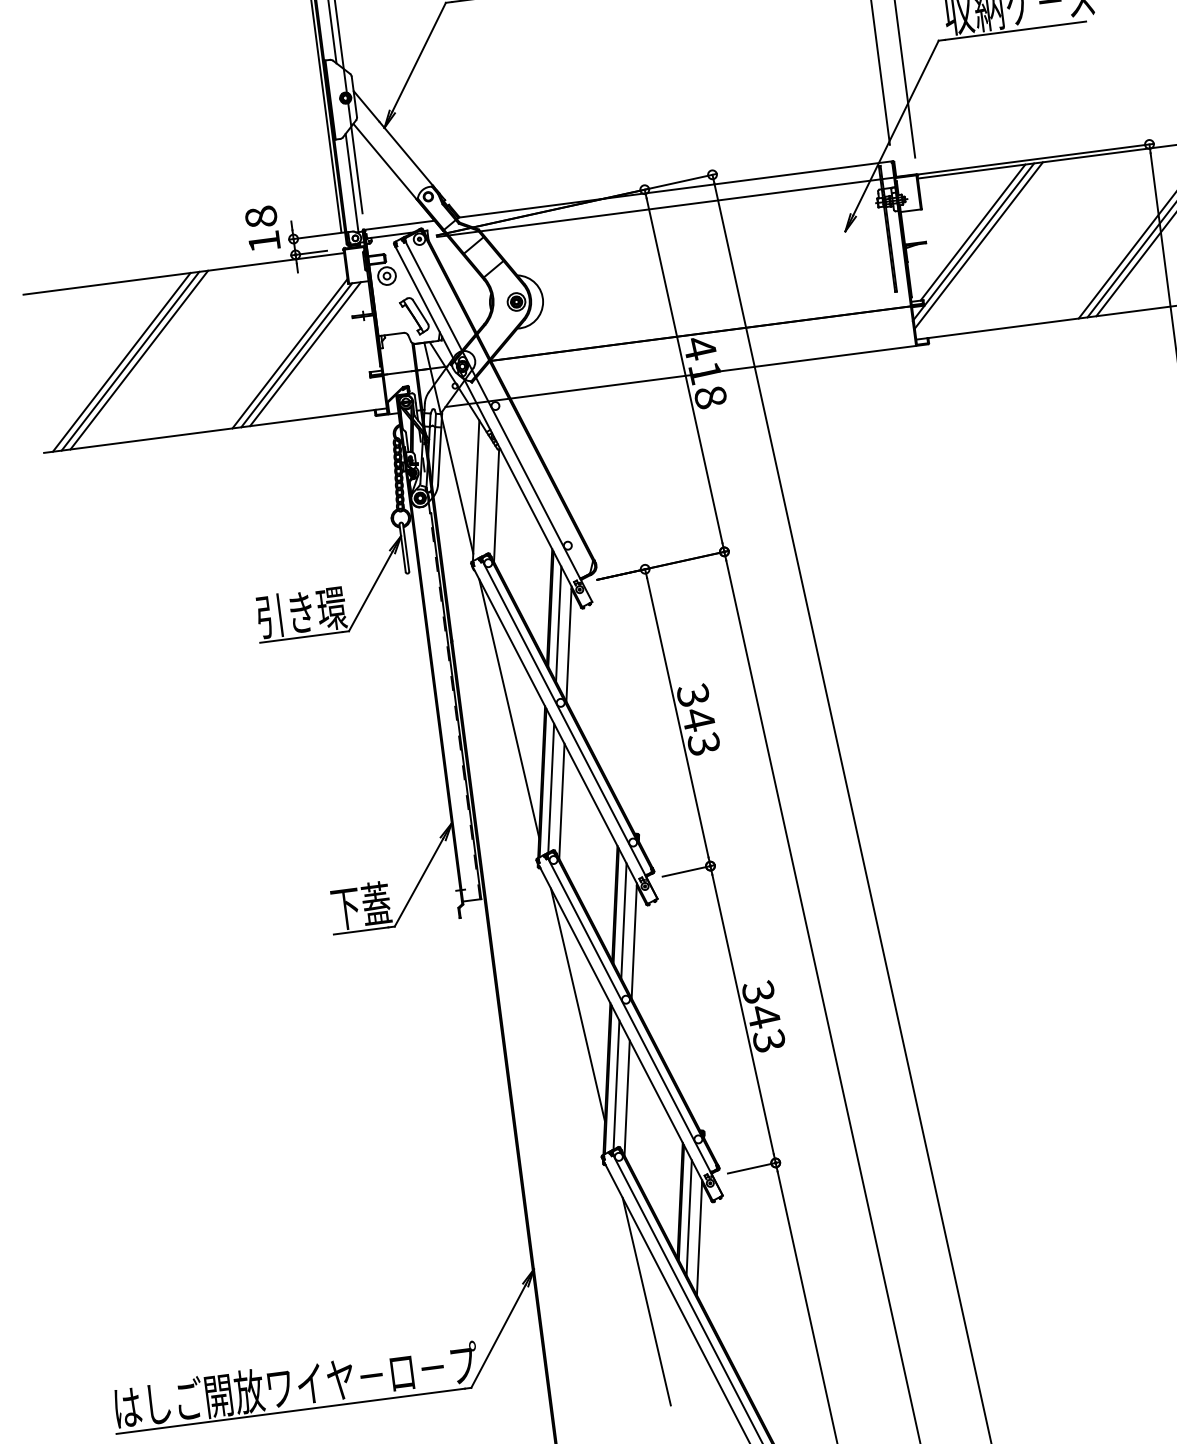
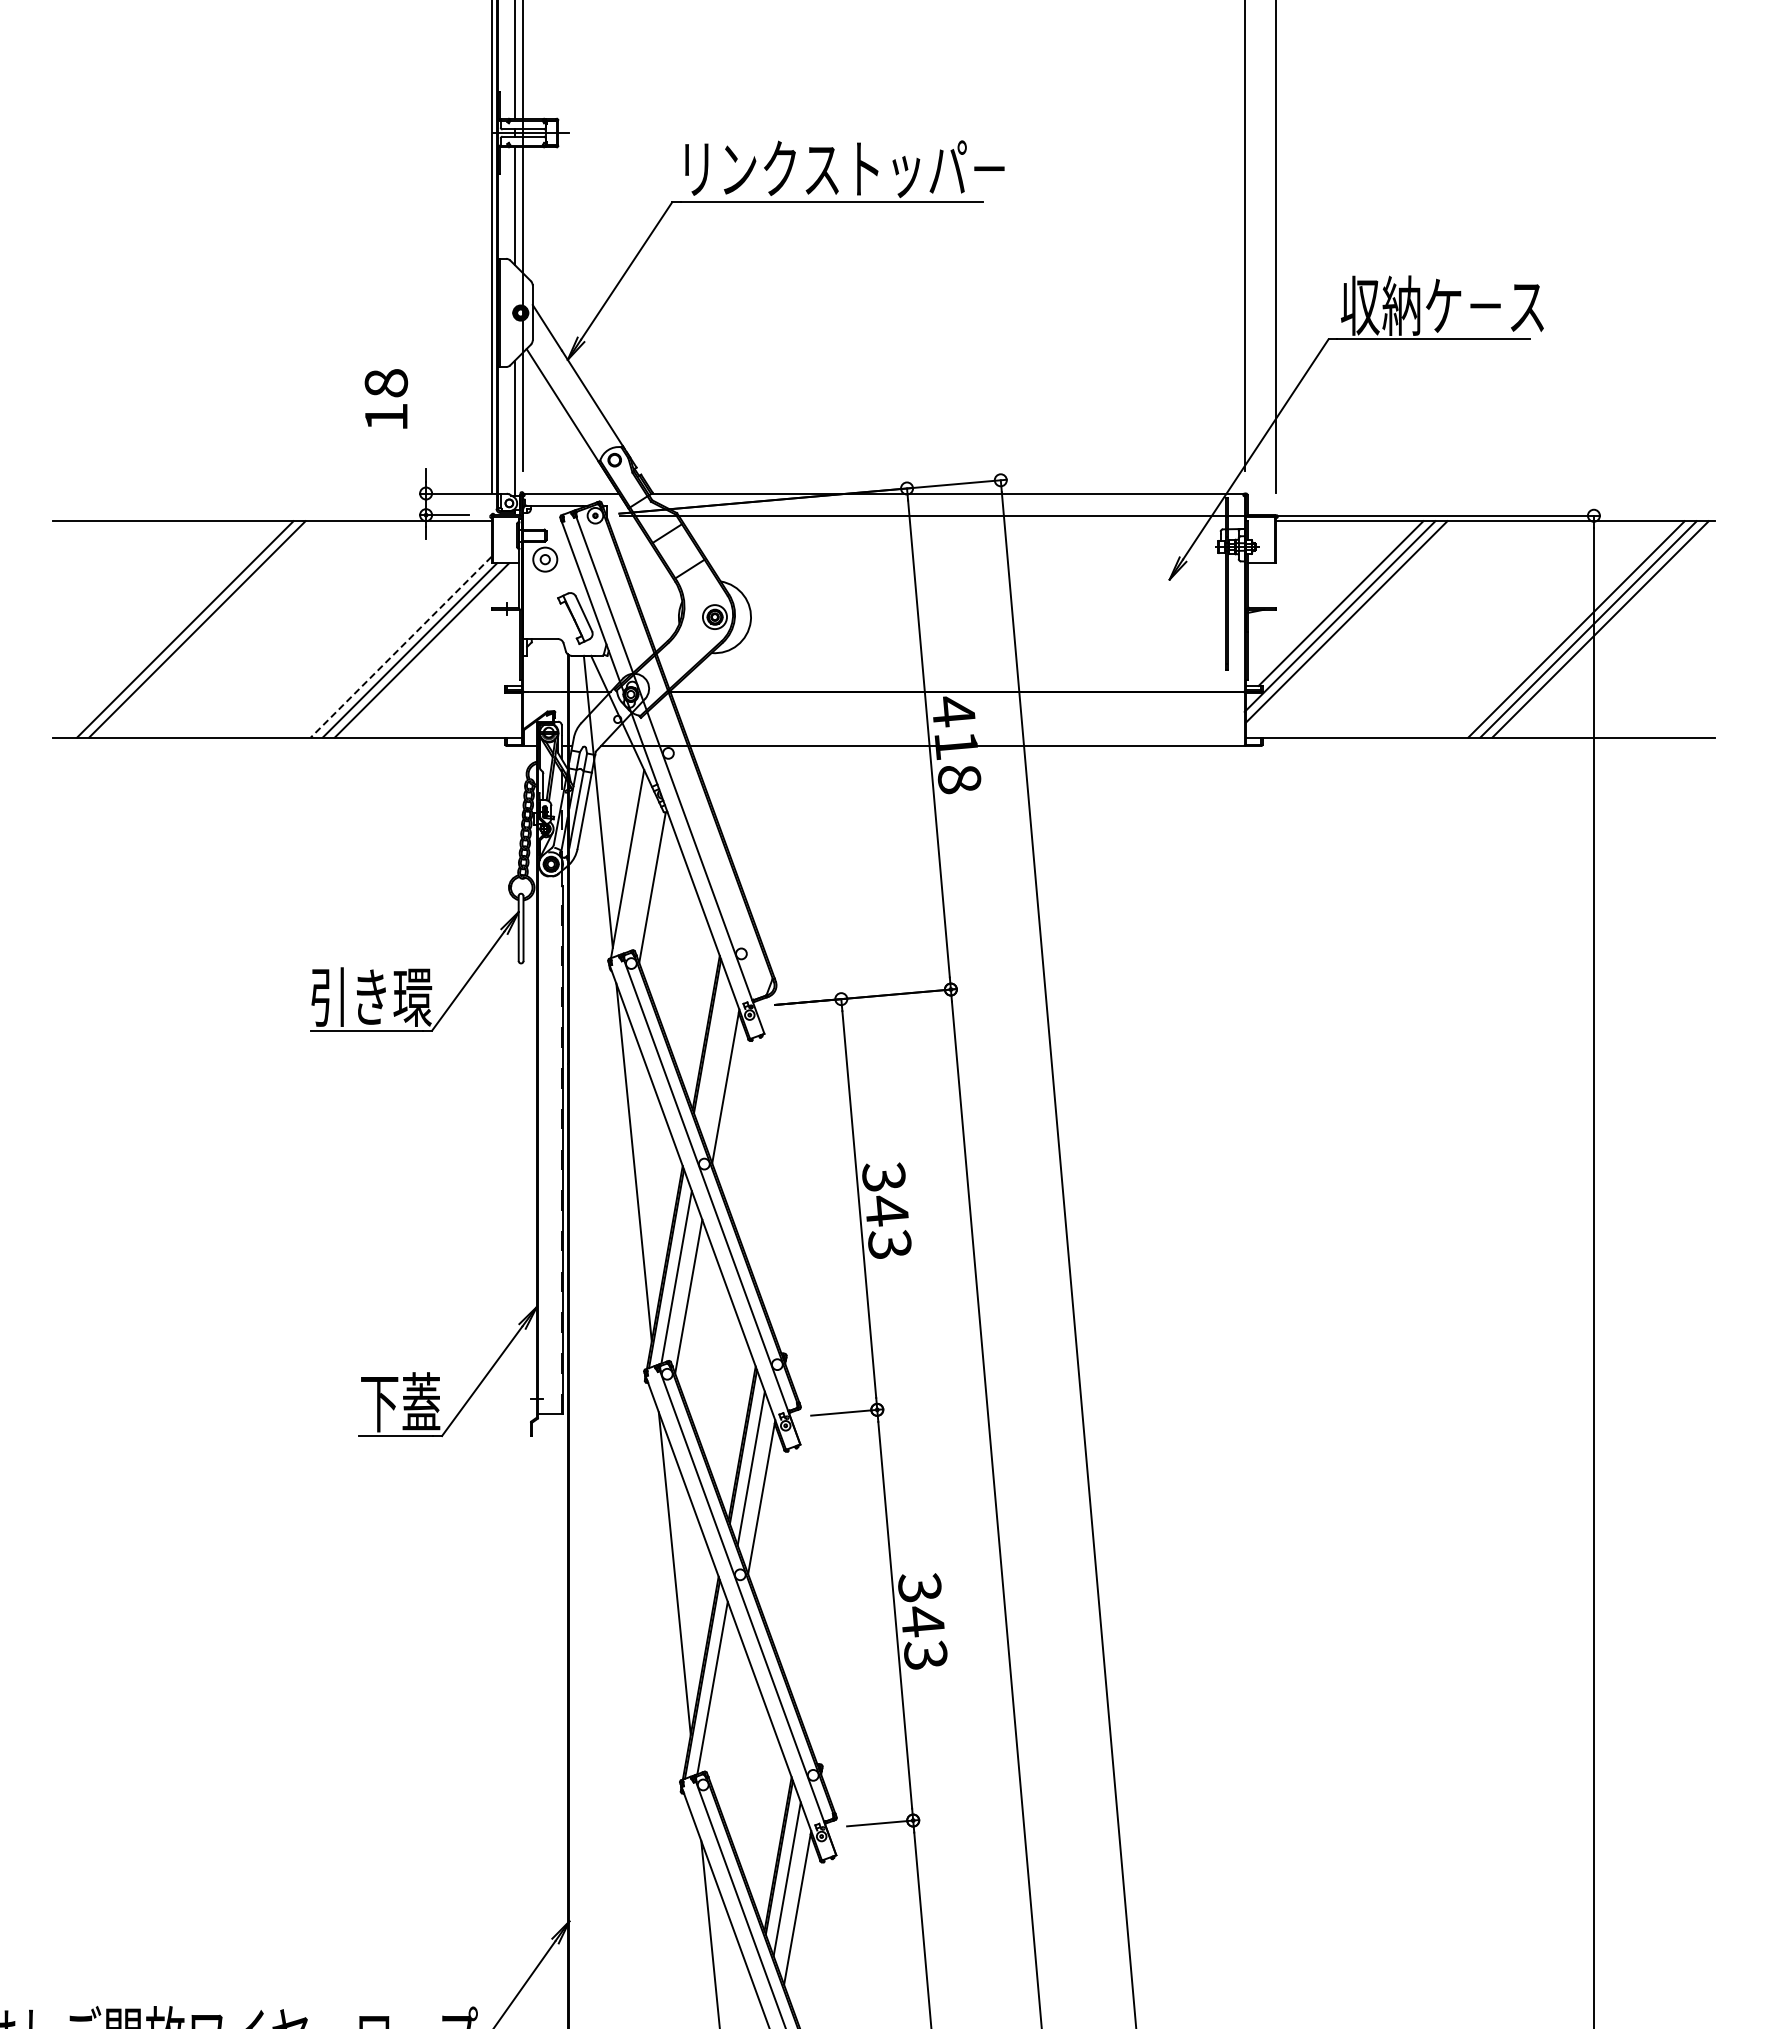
text: (262, 228) -> (386, 398), moved
line: (290, 353) -> (401, 647), solid -> dashed
line: (121, 362) -> (173, 629), removed
line: (558, 623) -> (714, 1057), removed
line: (627, 1098) -> (724, 1707), removed

